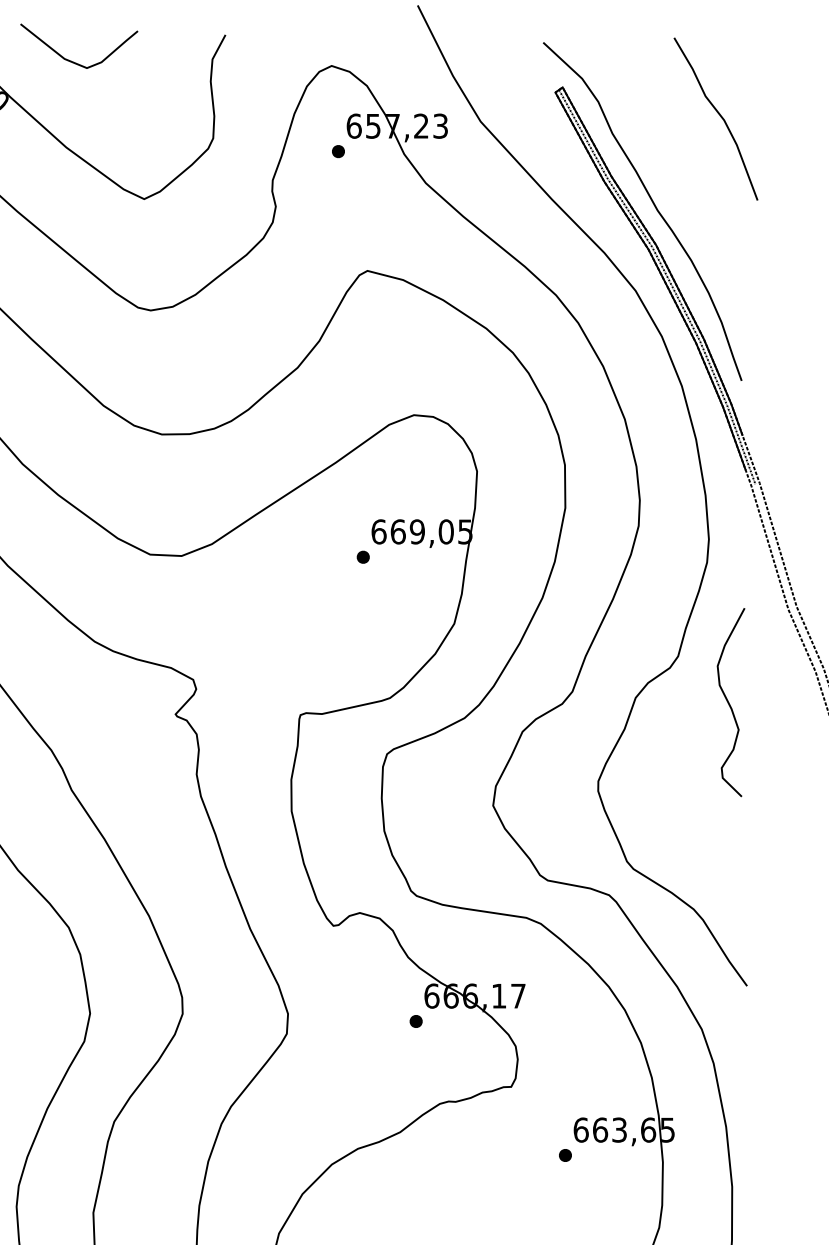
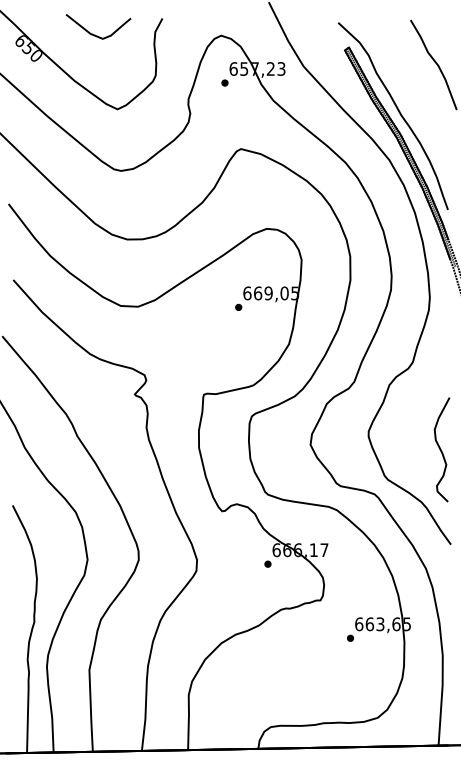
curve: (73, 60) -> (95, 34), moved
curve: (729, 701) -> (441, 449), moved

